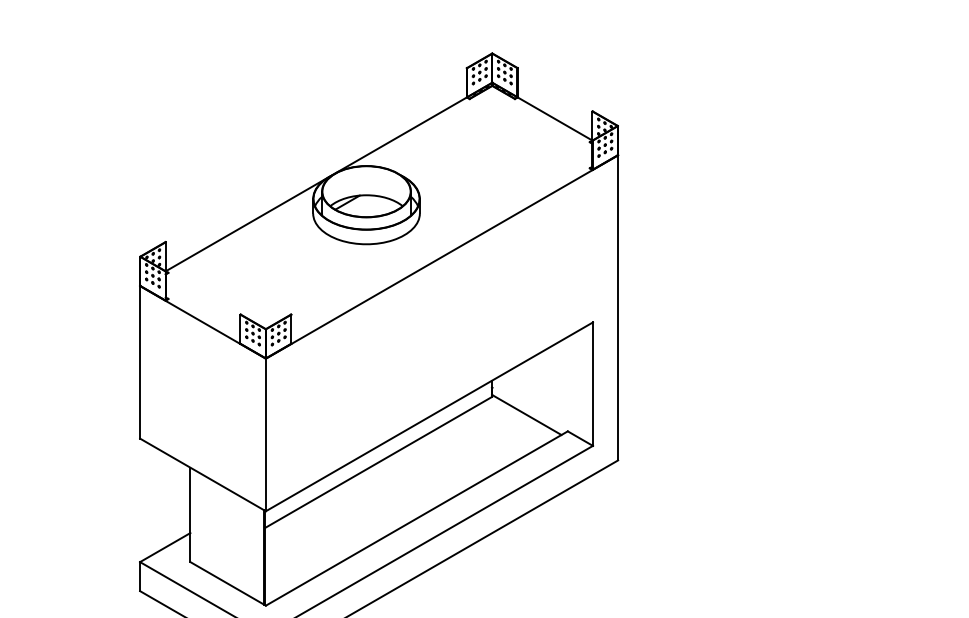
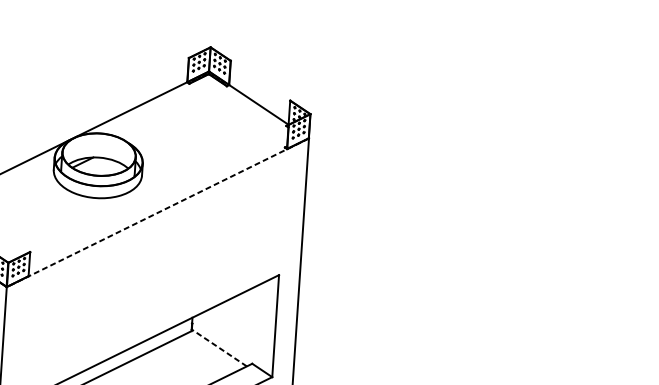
line: (441, 257) -> (157, 213), solid -> dashed
line: (526, 415) -> (219, 348), solid -> dashed

